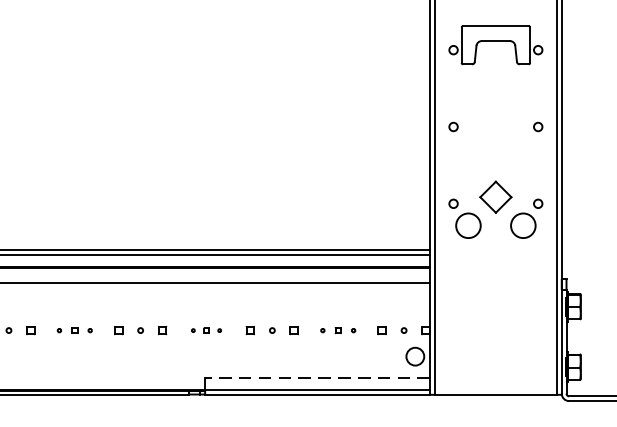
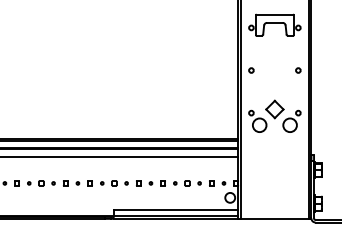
part: (74, 330) -> (41, 183), size x1.43
part: (206, 330) -> (114, 183), size x1.67
part: (338, 330) -> (187, 183), size x1.43
line: (316, 377) -> (175, 209), dashed -> solid

